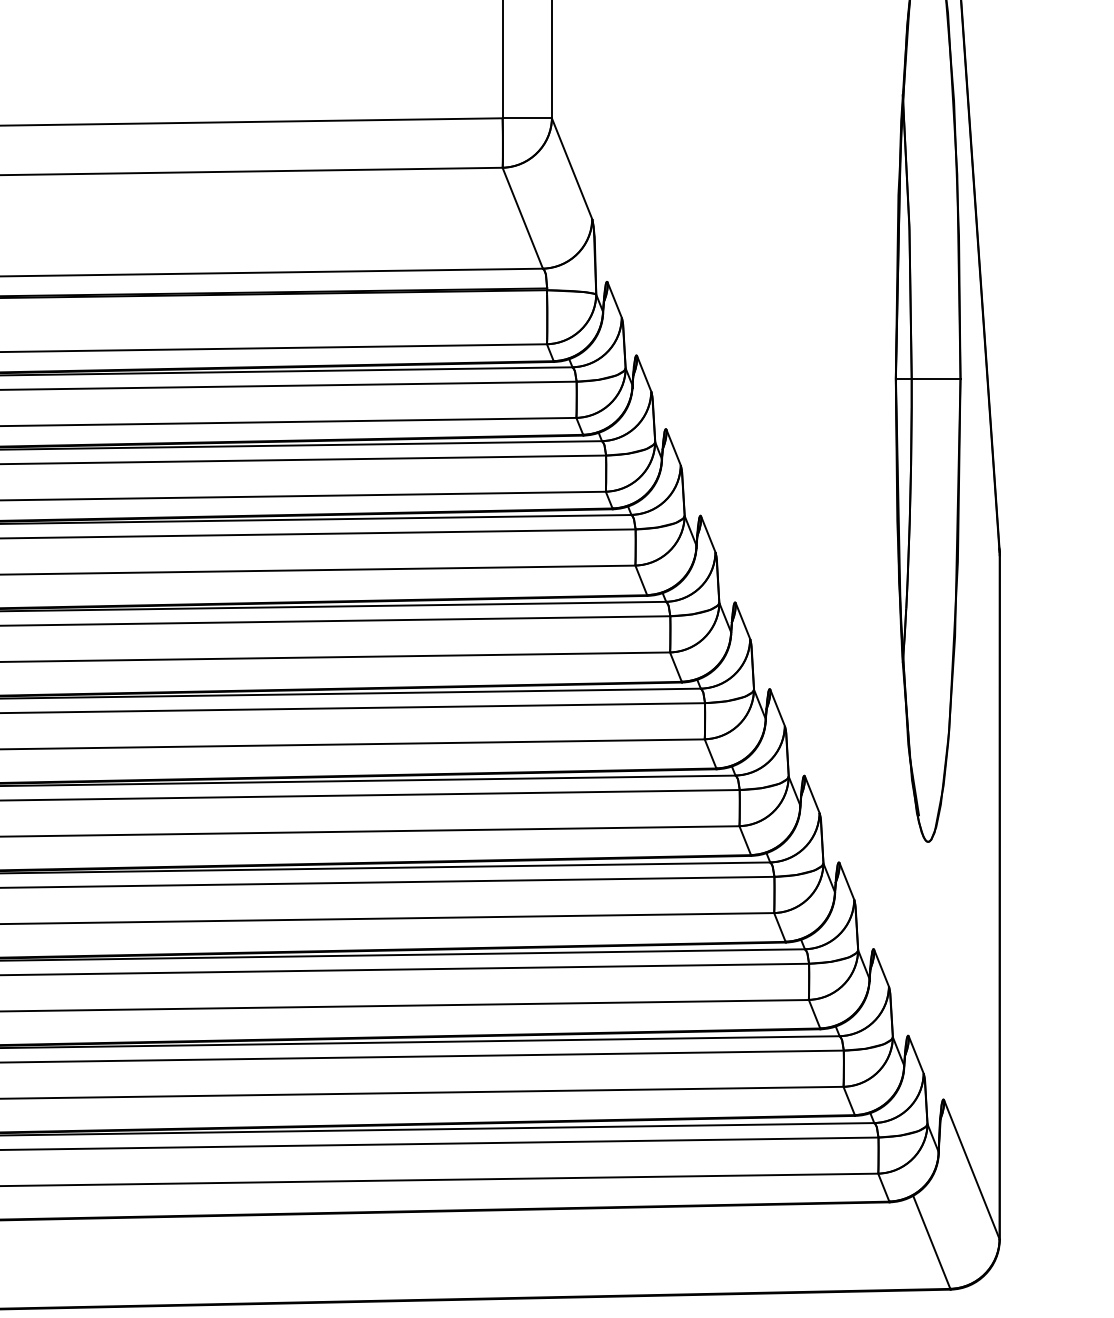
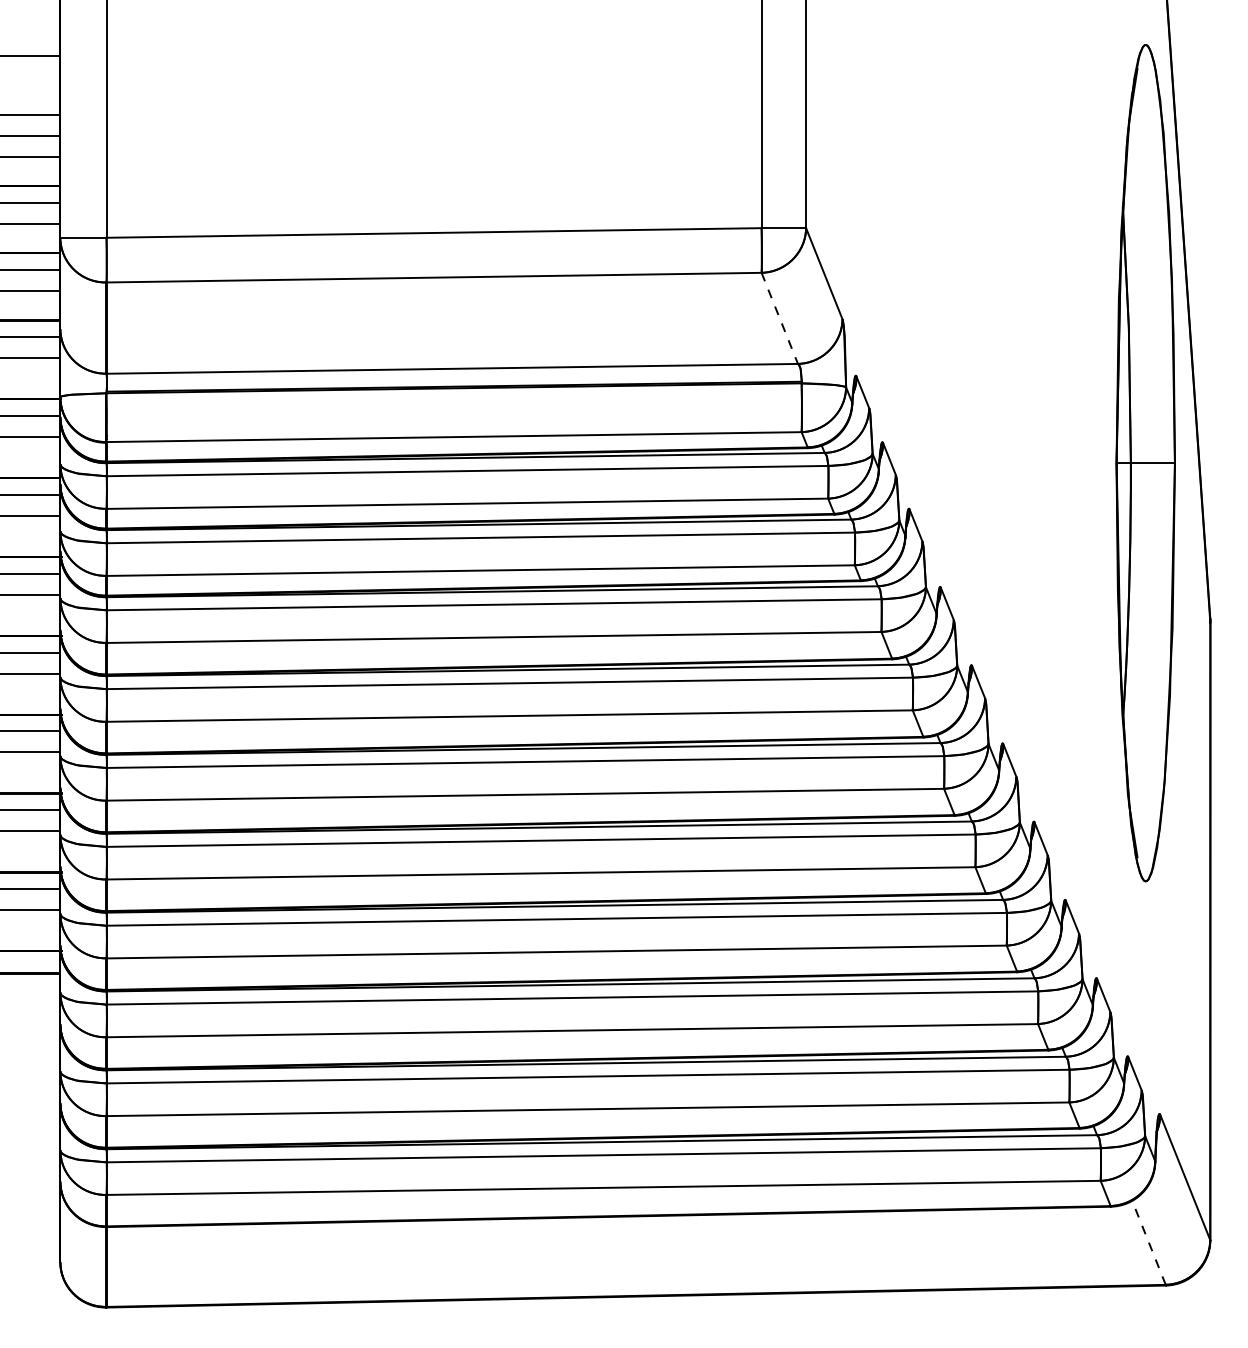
line: (522, 218) -> (779, 318), solid -> dashed
line: (931, 1241) -> (1148, 1242), solid -> dashed

